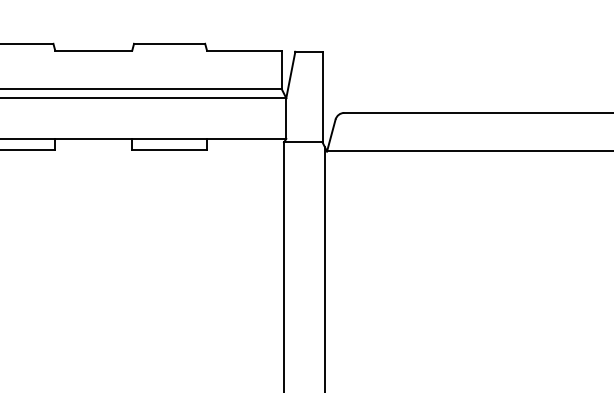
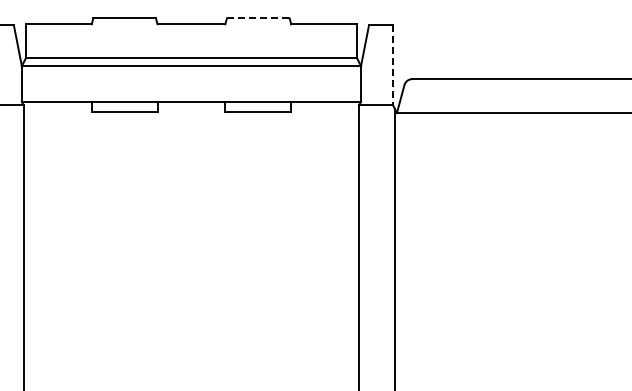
line: (169, 44) -> (258, 18), solid -> dashed
line: (322, 97) -> (392, 65), solid -> dashed

